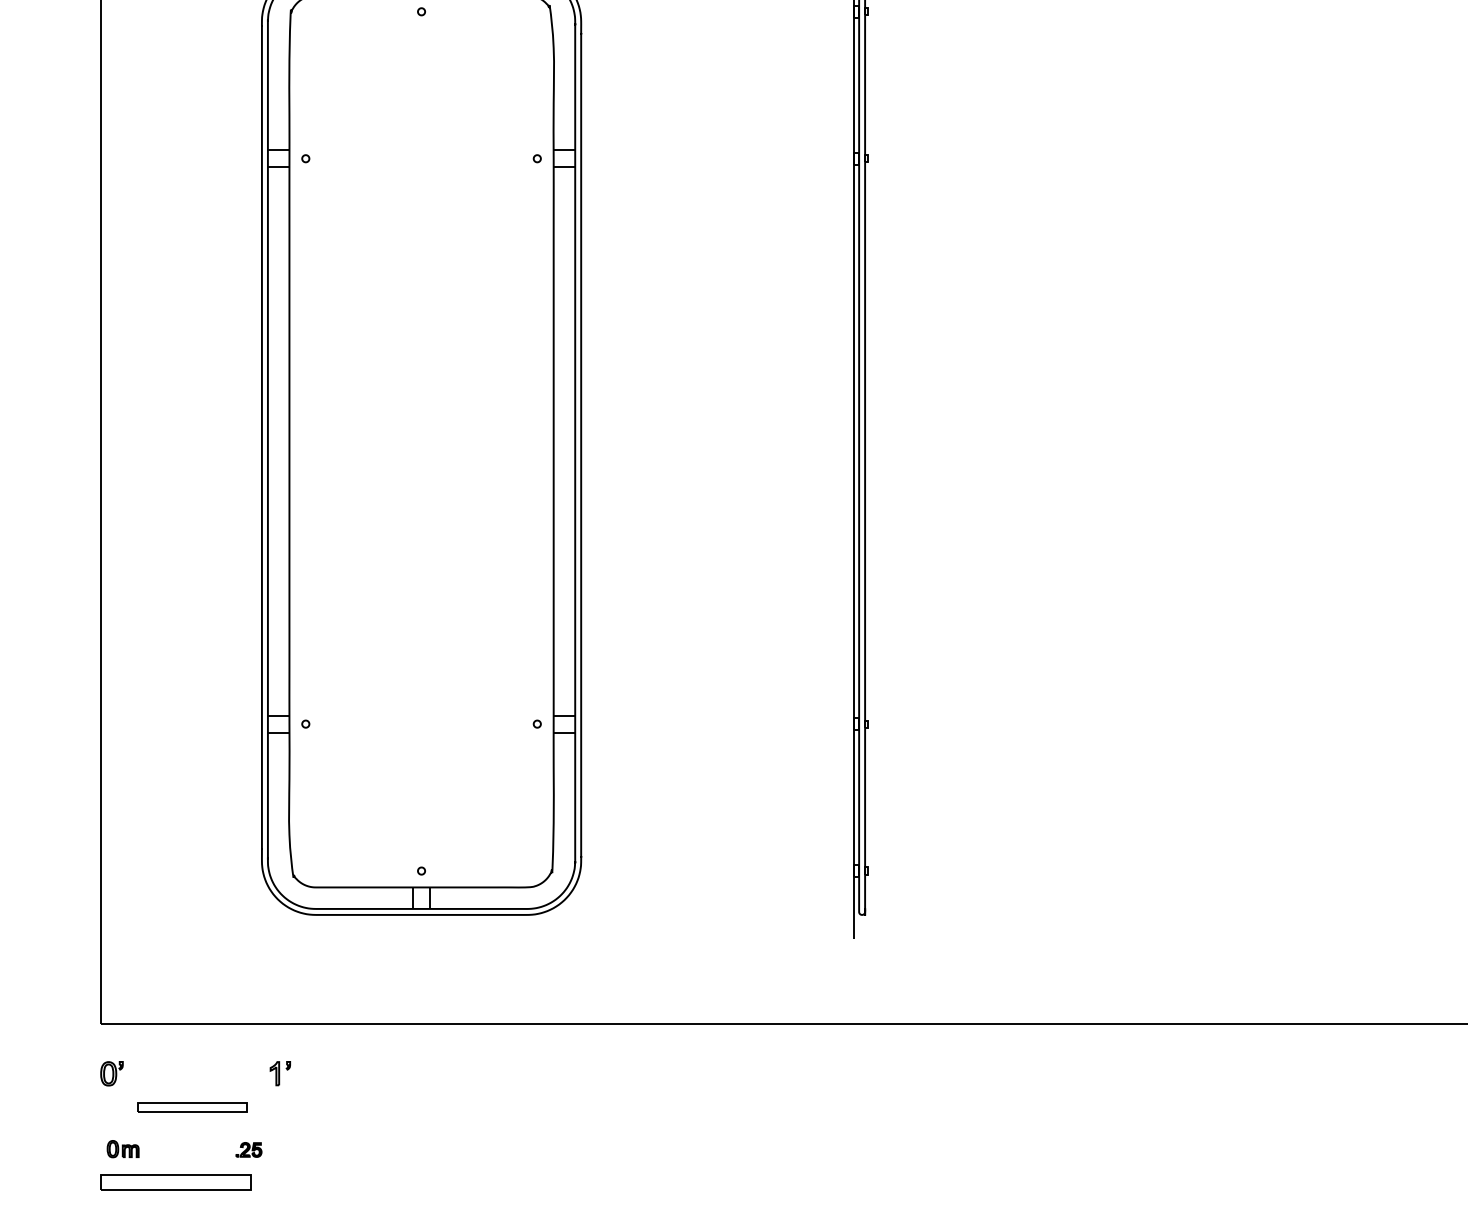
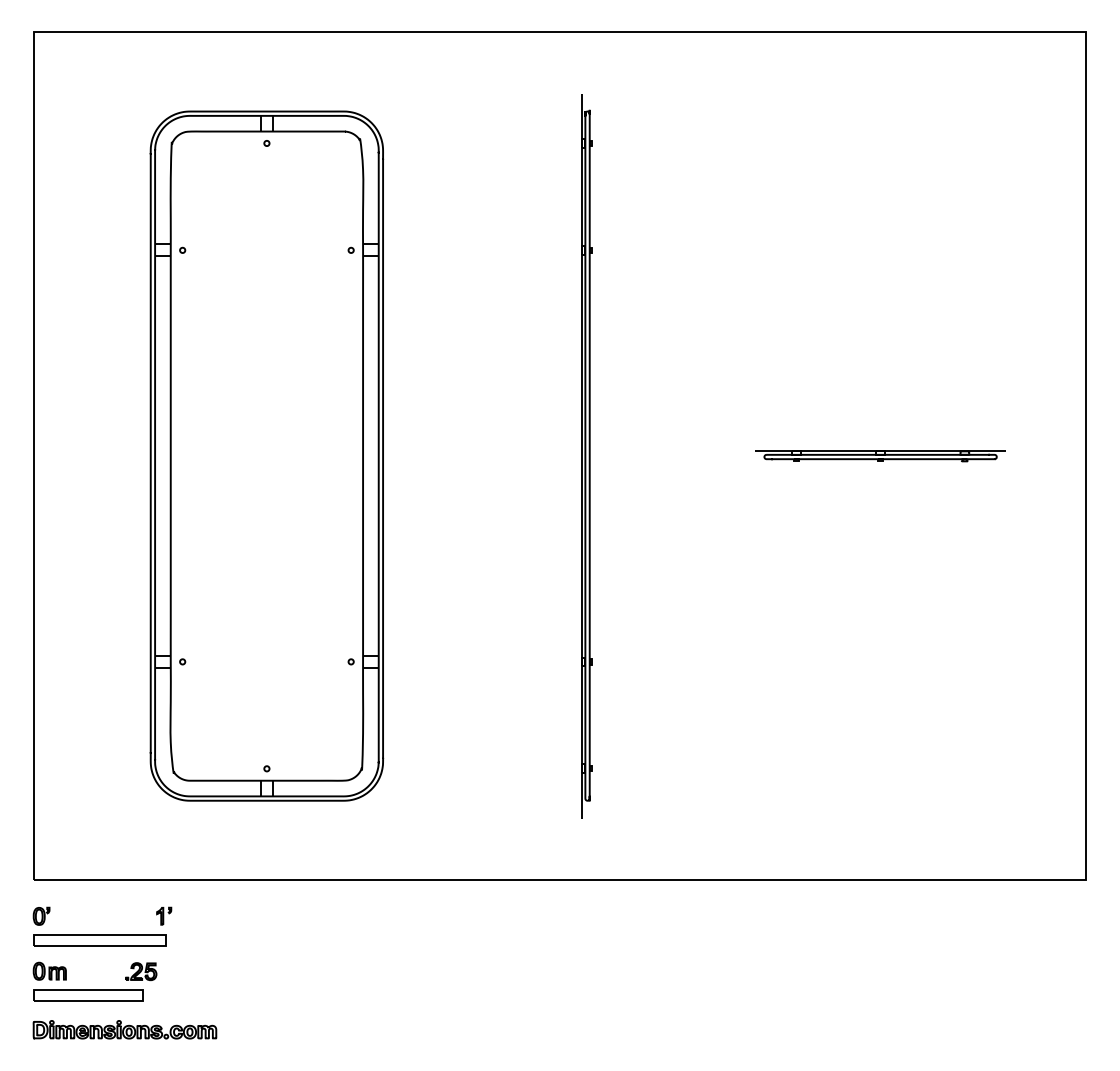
part: (1264, 441) -> (880, 456), added
part: (191, 1106) -> (99, 940), size x1.67
part: (122, 1148) -> (49, 970), size x1.43
part: (249, 1149) -> (141, 971), size x1.67

